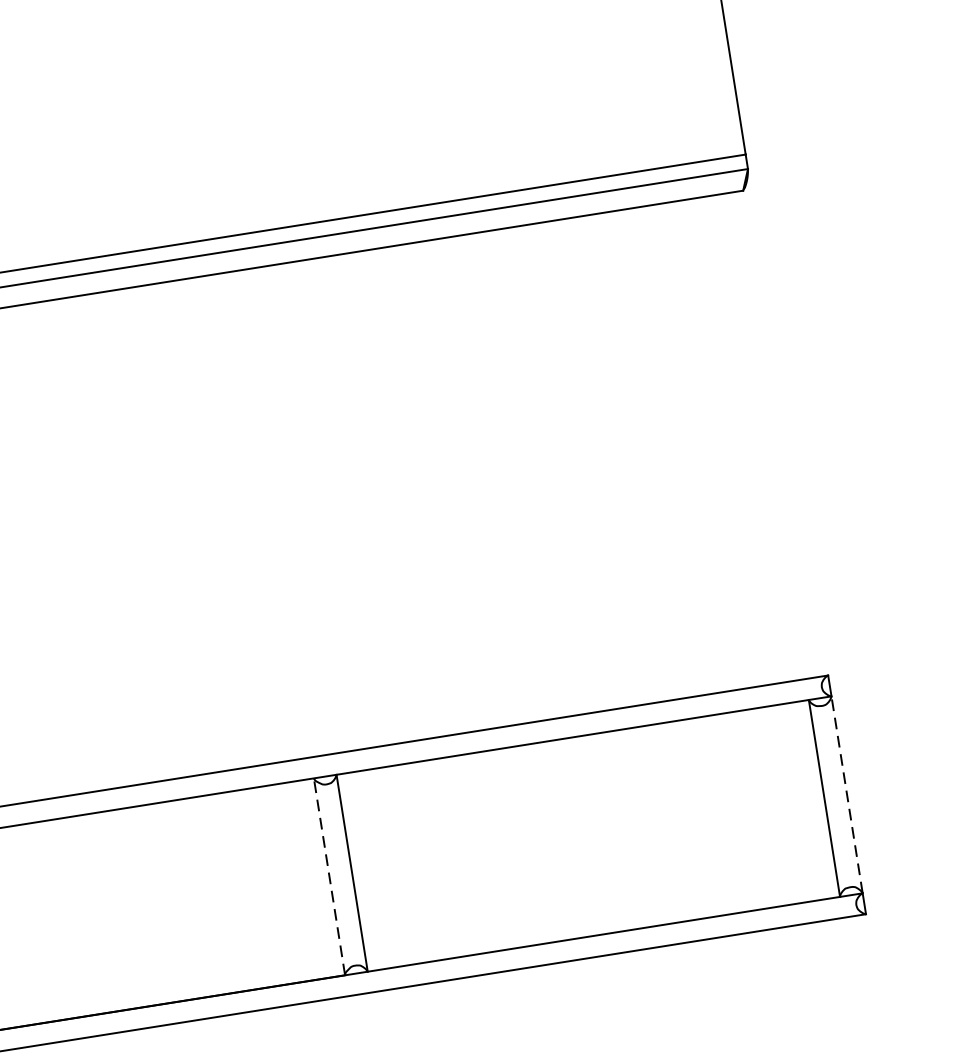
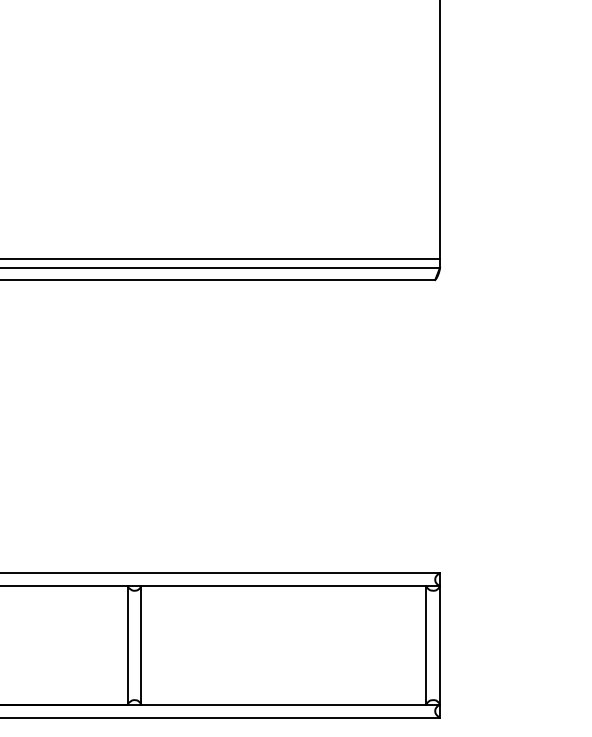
line: (847, 793) -> (440, 644), dashed -> solid
line: (328, 875) -> (127, 644), dashed -> solid

